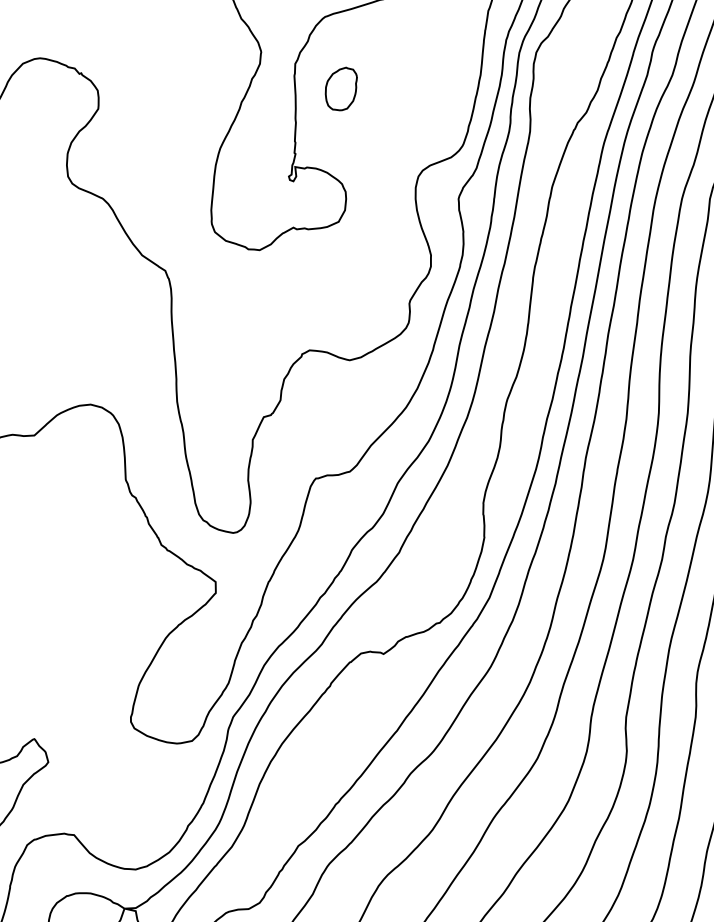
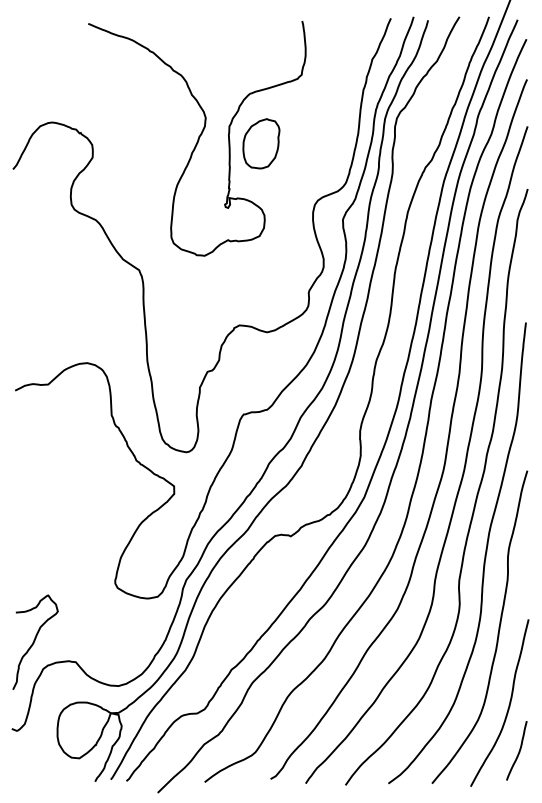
part: (341, 88) -> (261, 143), size x1.67

